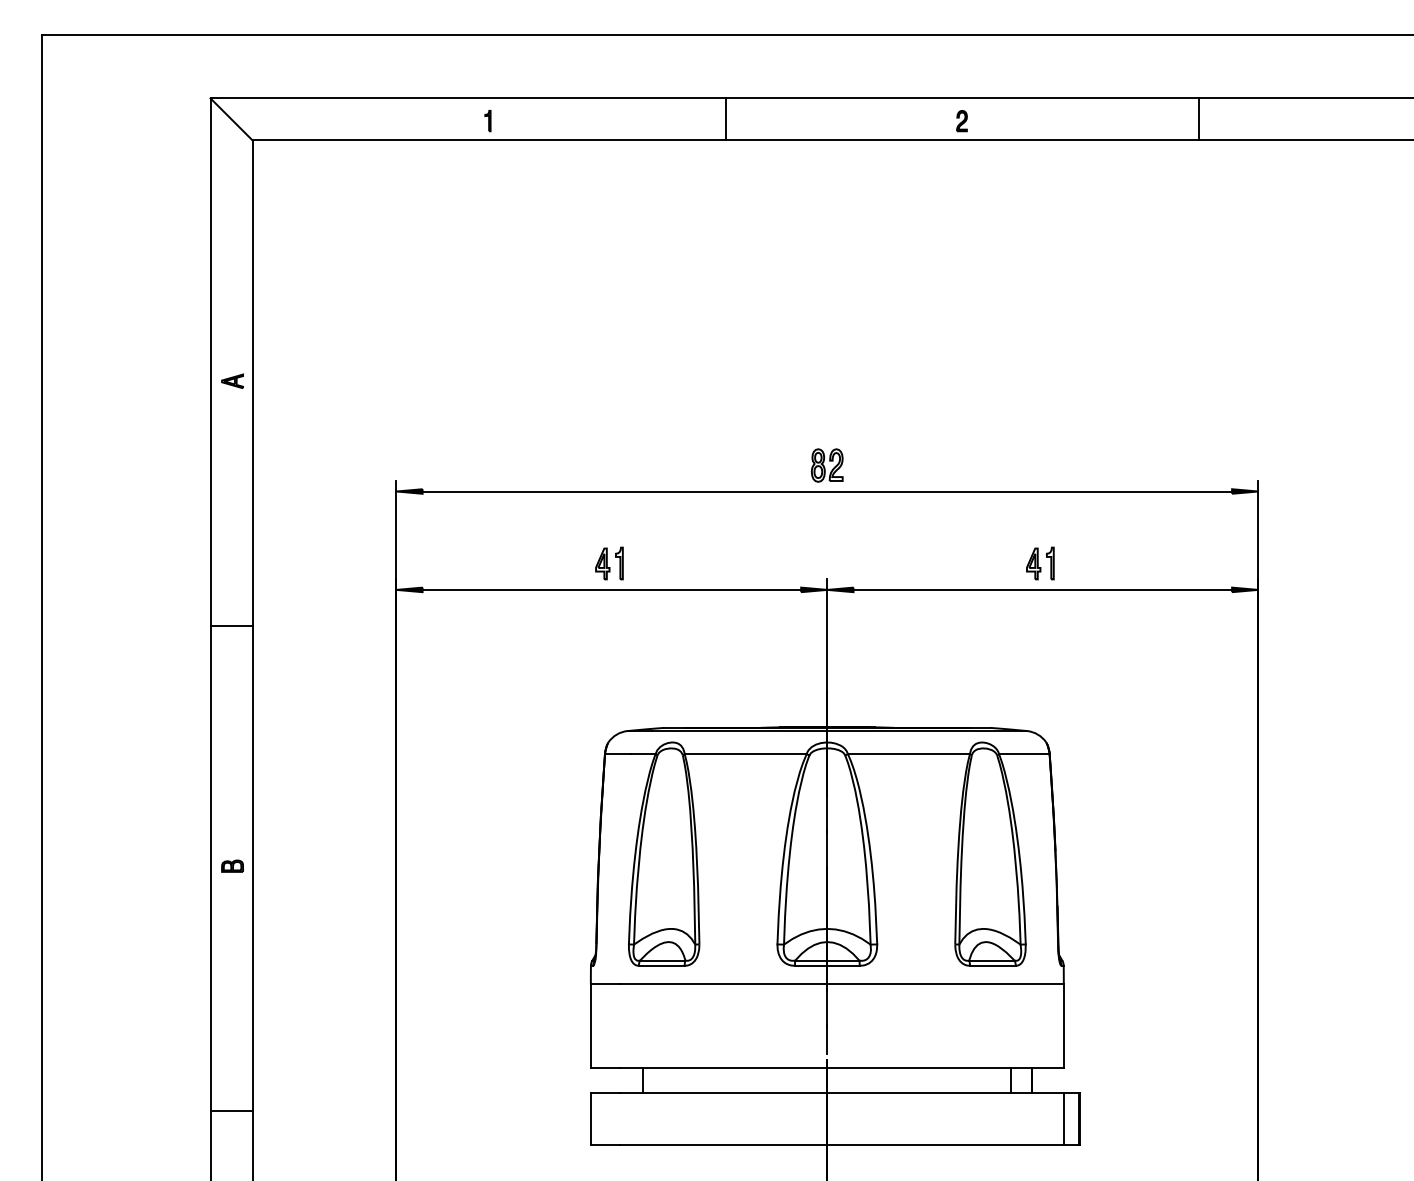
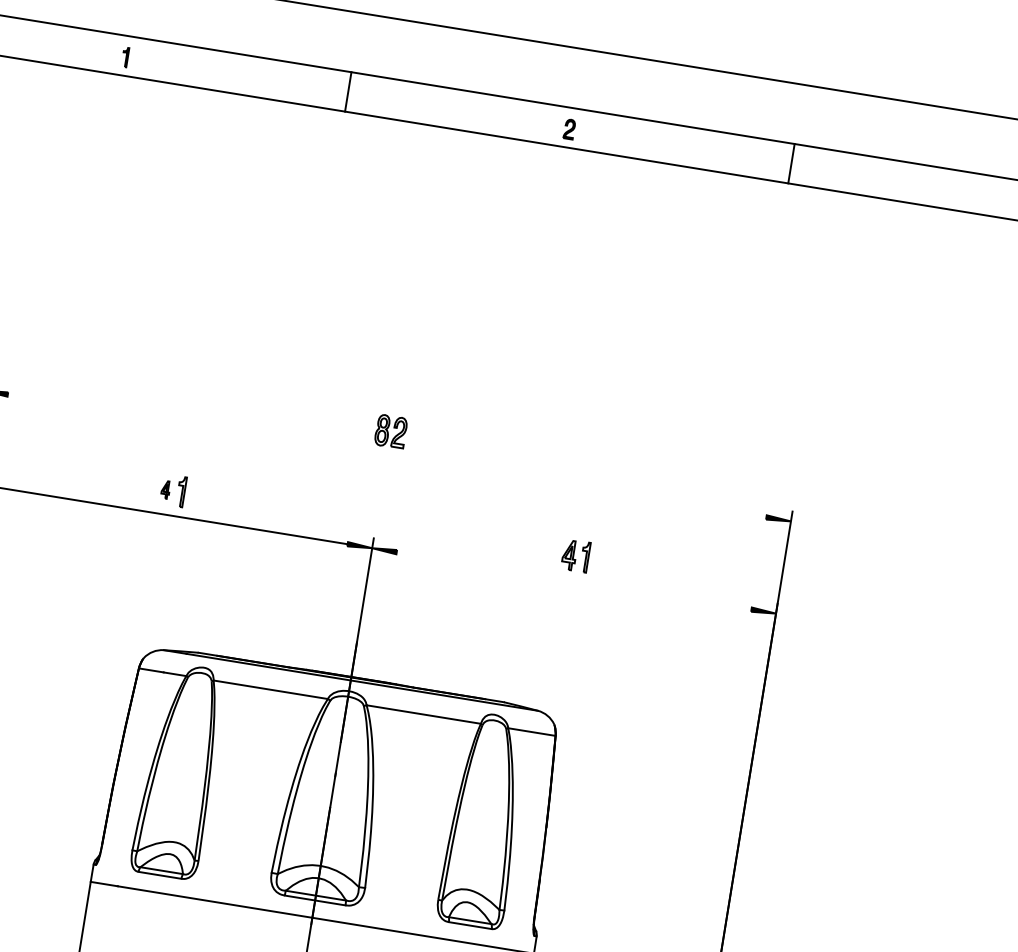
line: (827, 491) -> (387, 456), removed
part: (602, 563) -> (165, 489), size x0.6
line: (1042, 589) -> (573, 580), removed

